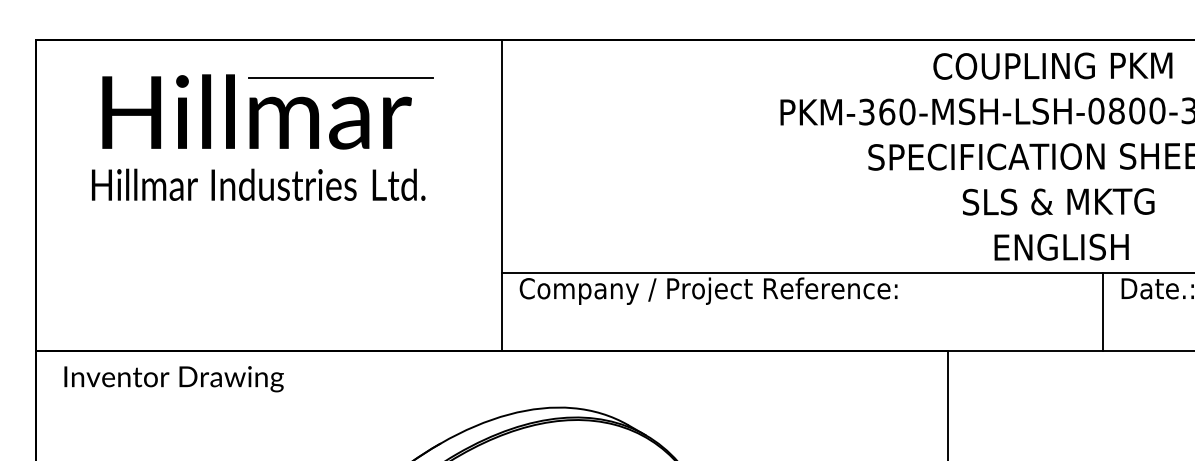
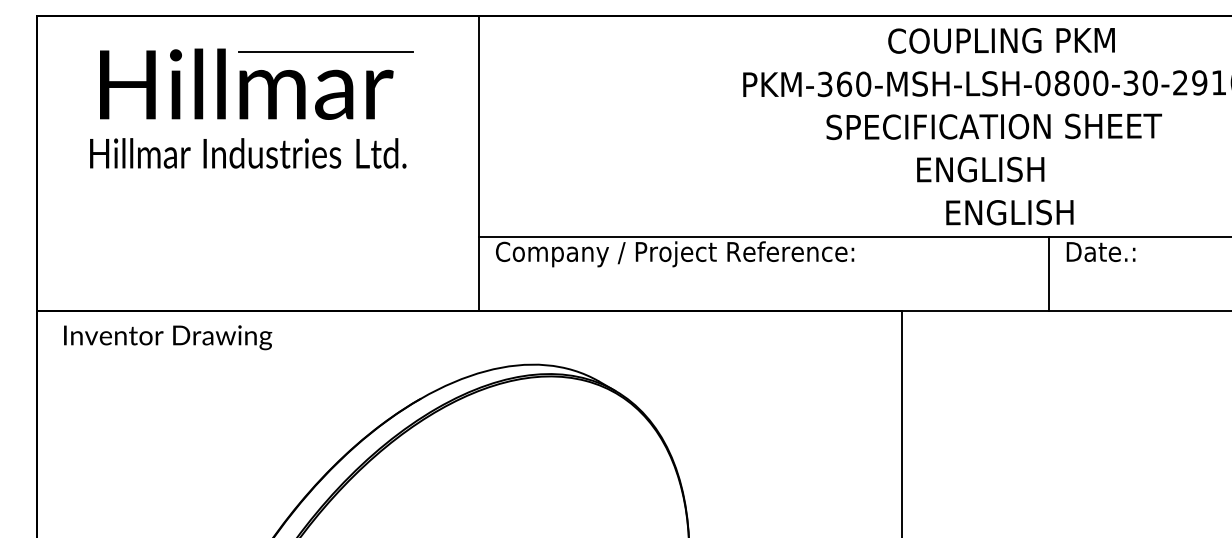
text: (1058, 201) -> (1006, 169), SLS & MKTG -> ENGLISH

